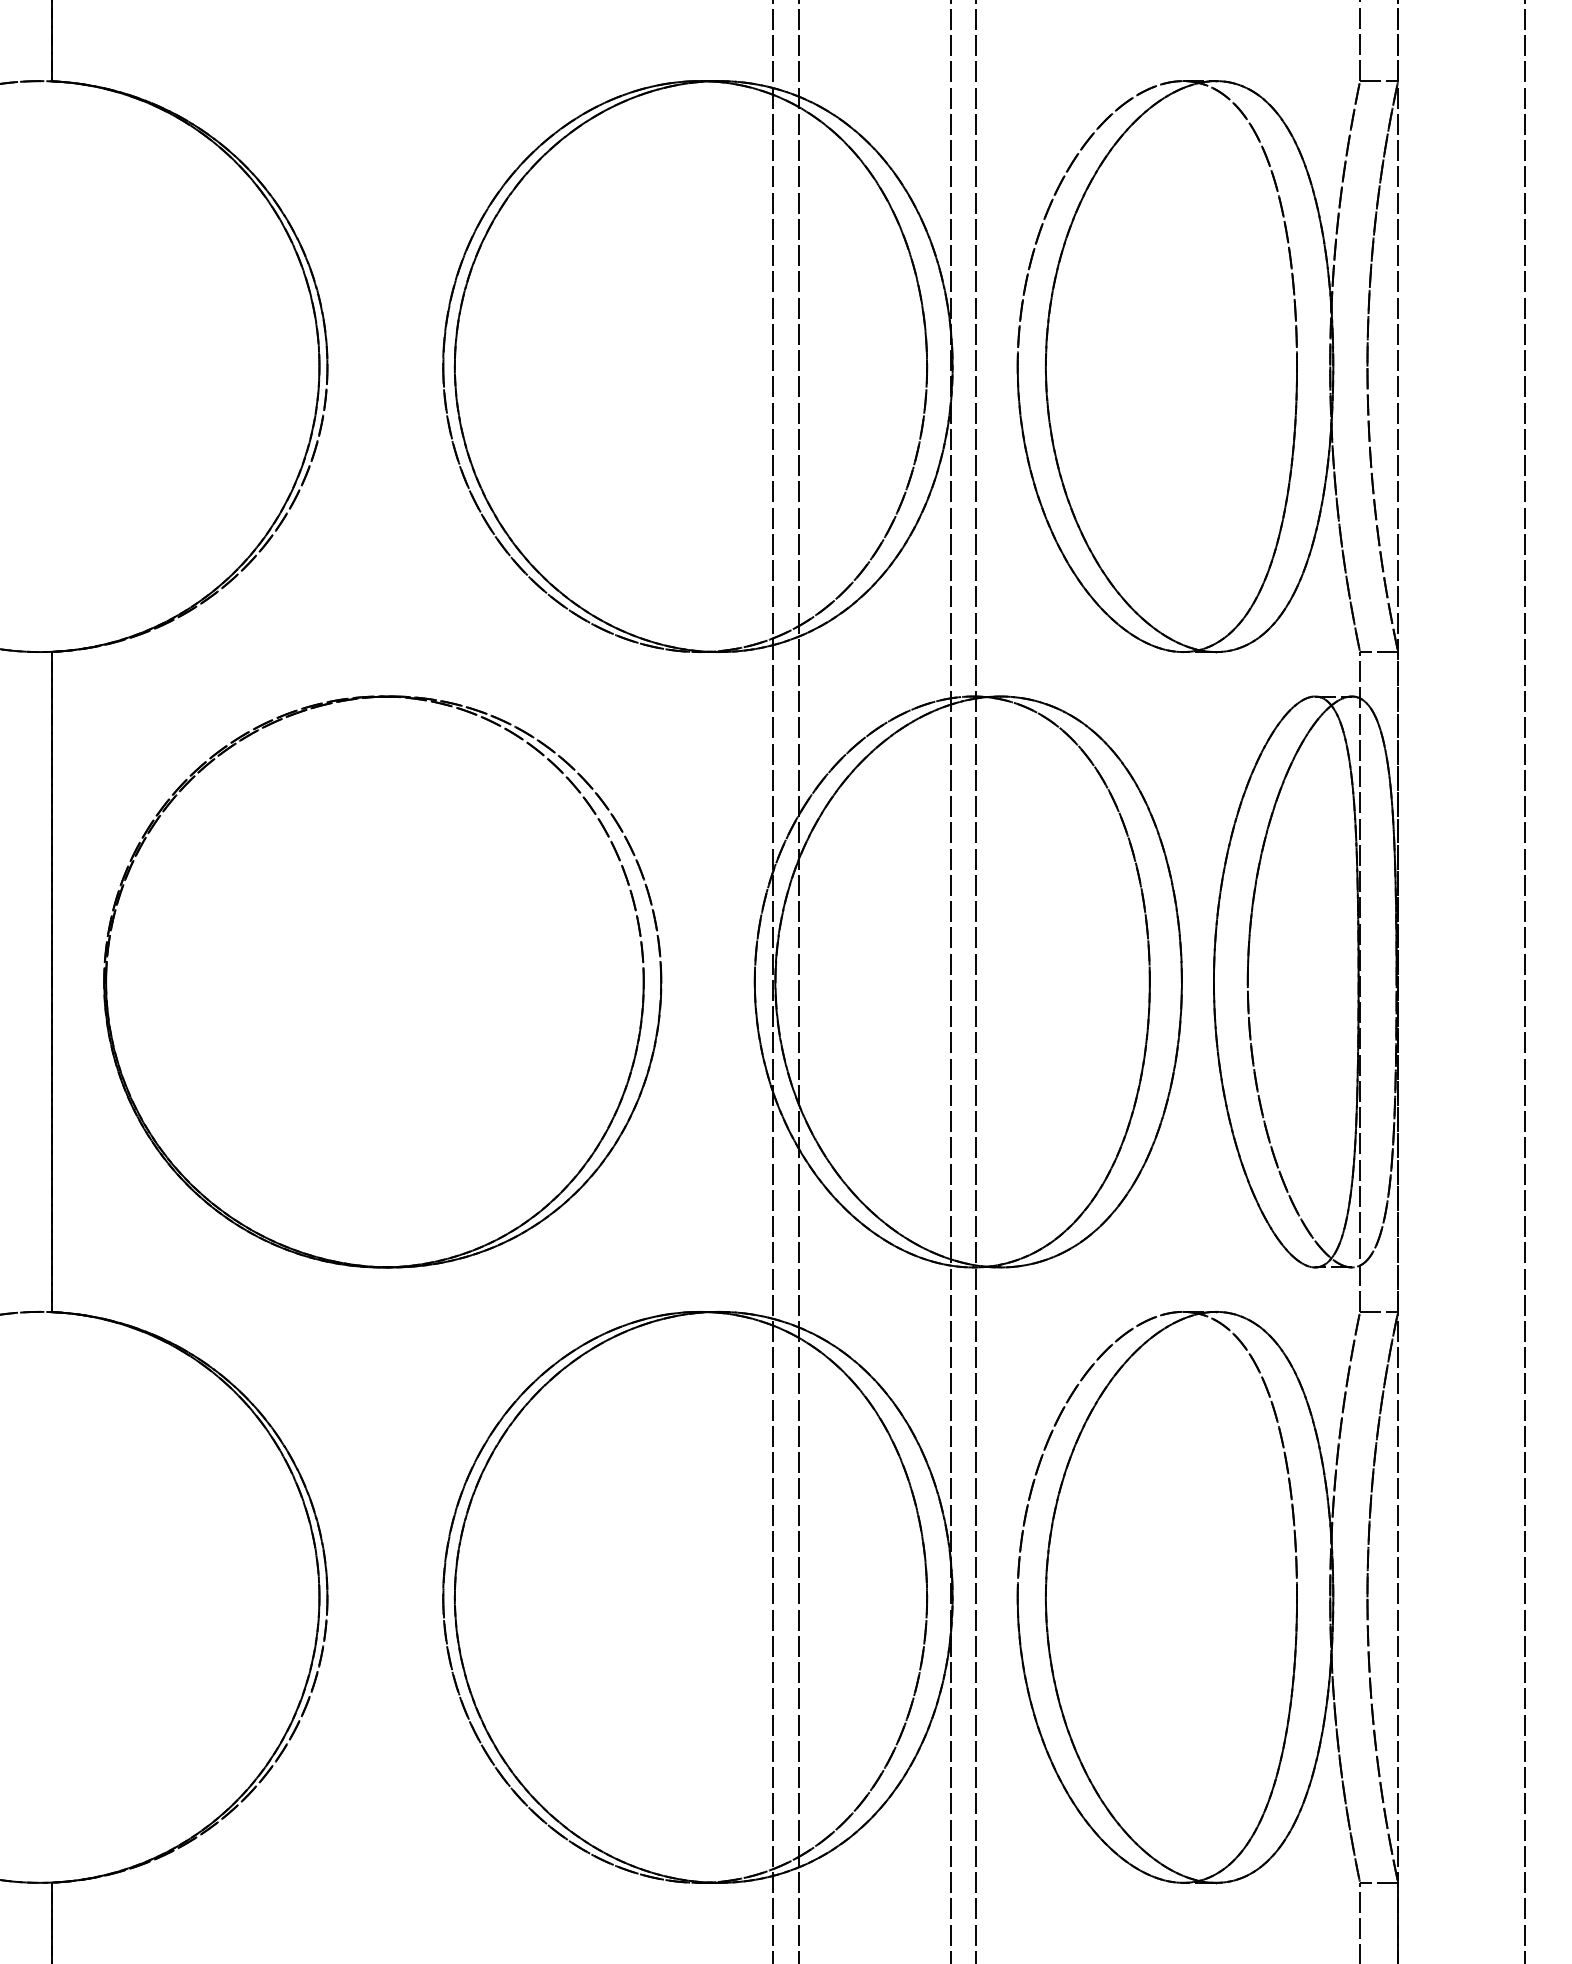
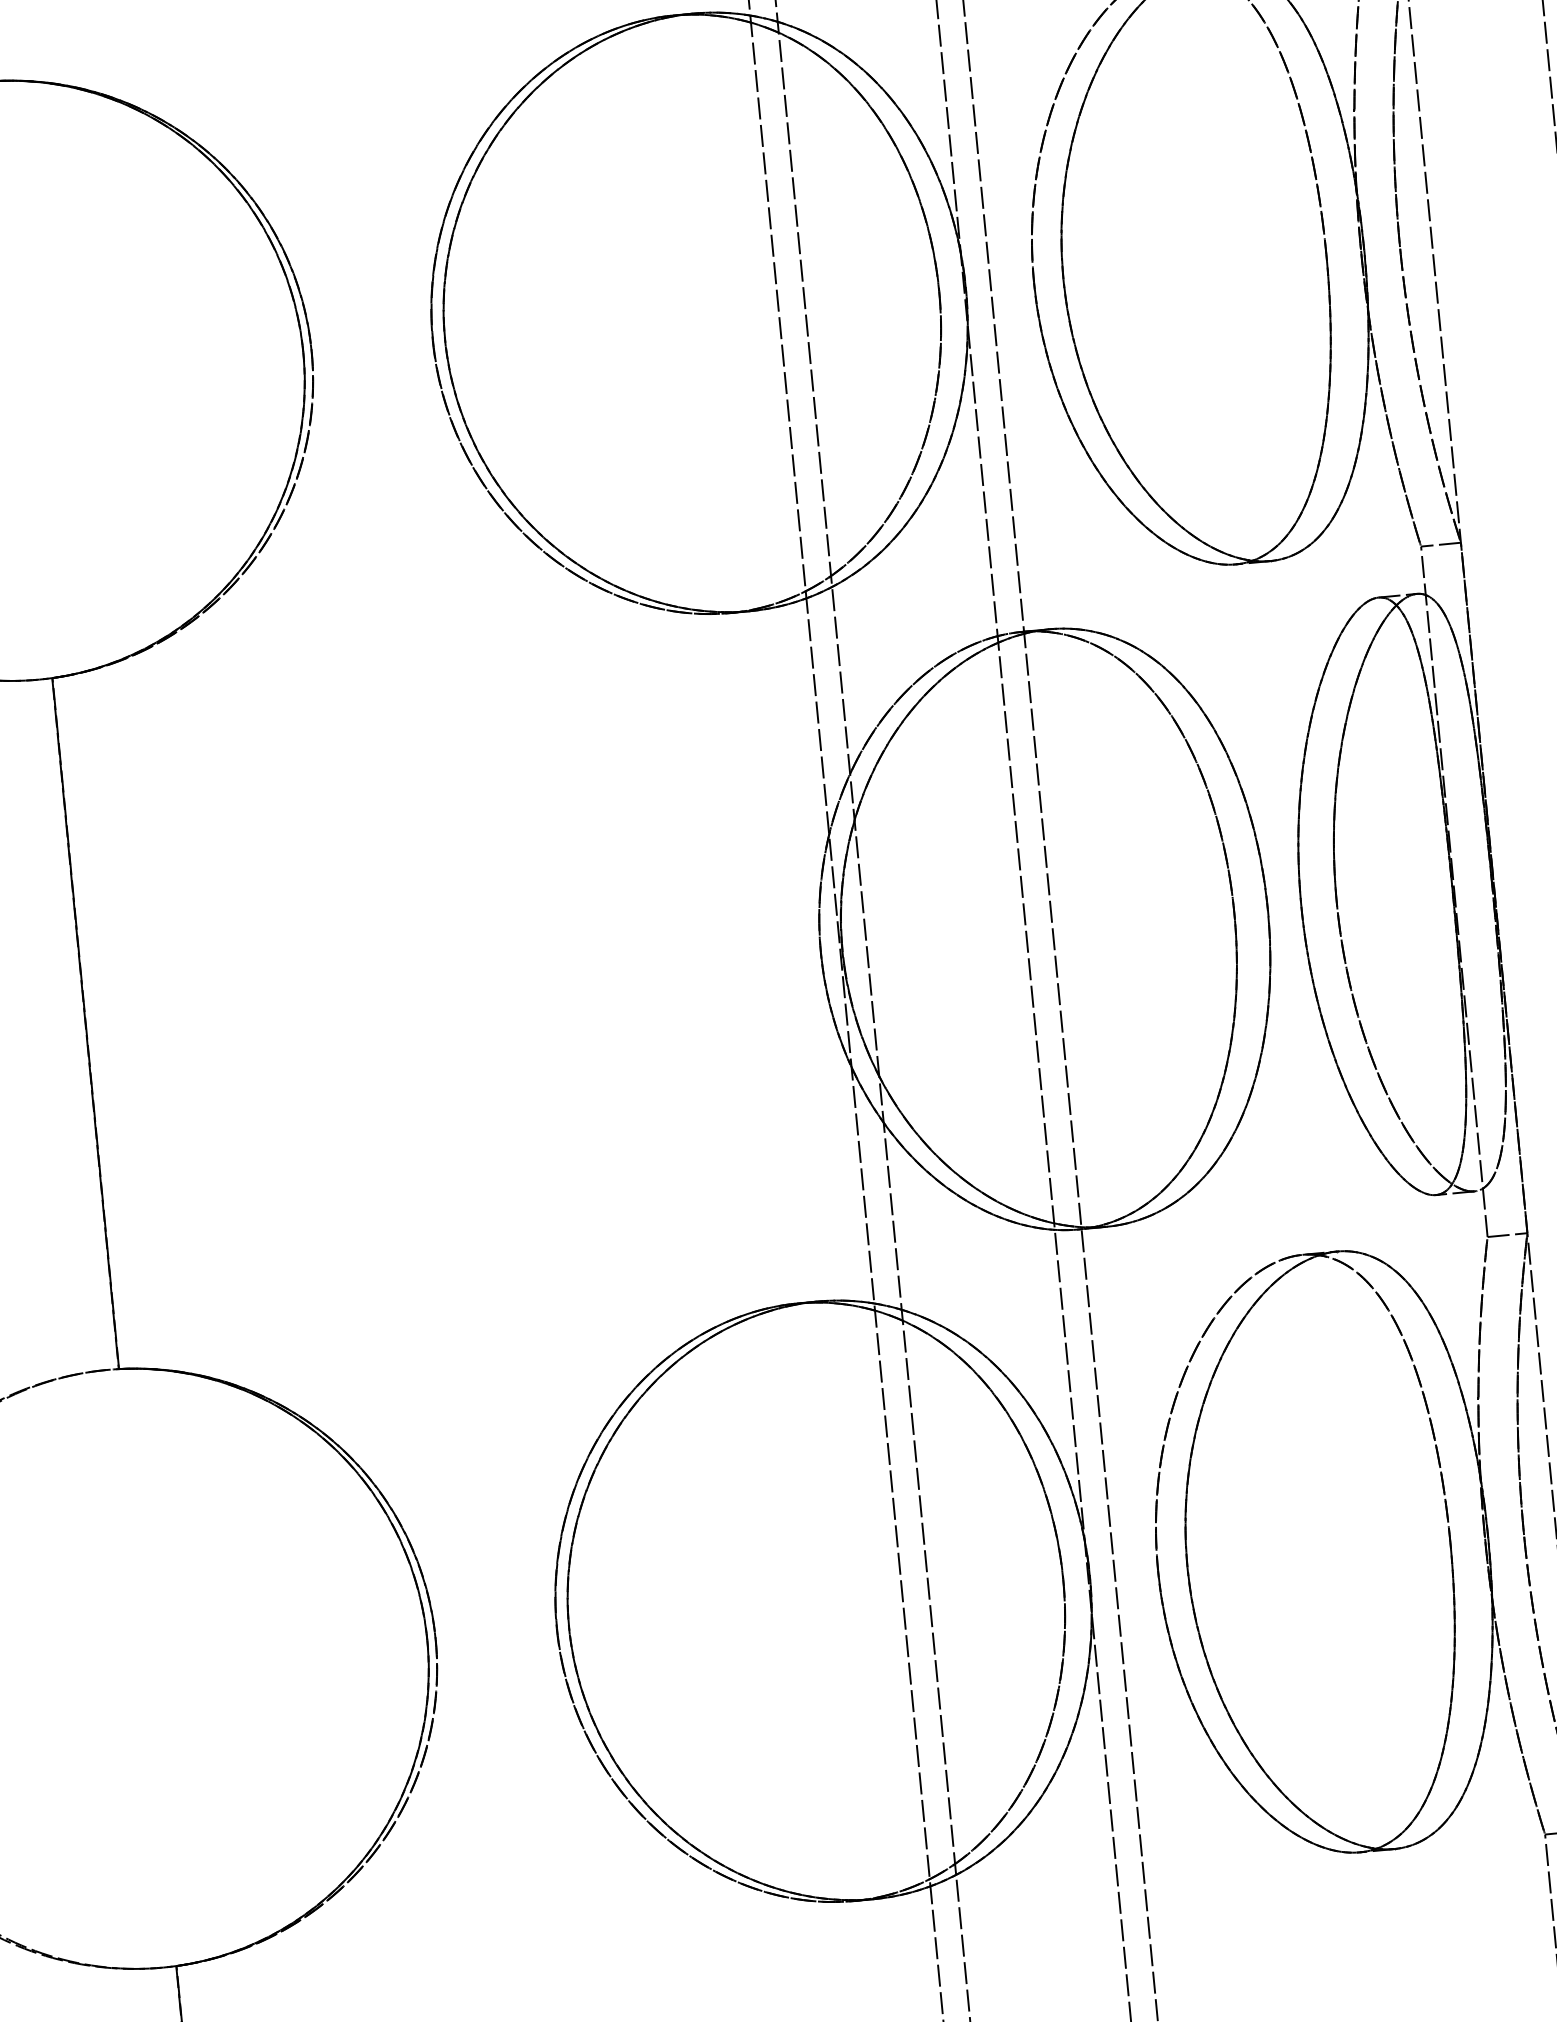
part: (642, 981) -> (703, 963), removed

